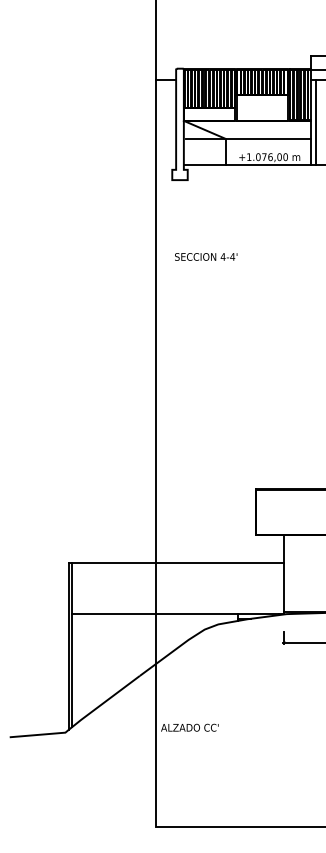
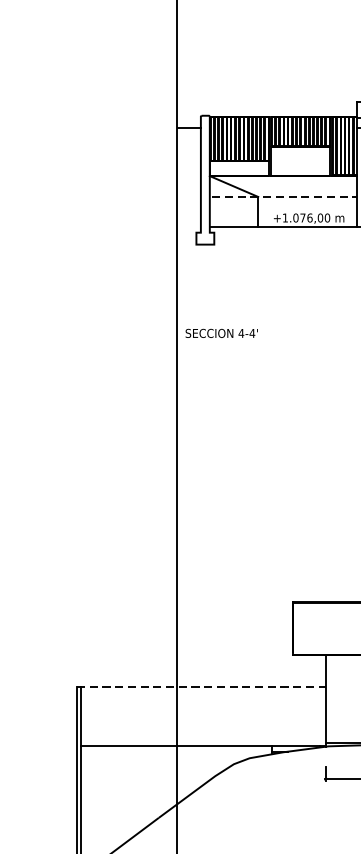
line: (248, 138) -> (284, 196), solid -> dashed
text: (206, 256) -> (222, 332), moved
line: (176, 562) -> (201, 686), solid -> dashed

